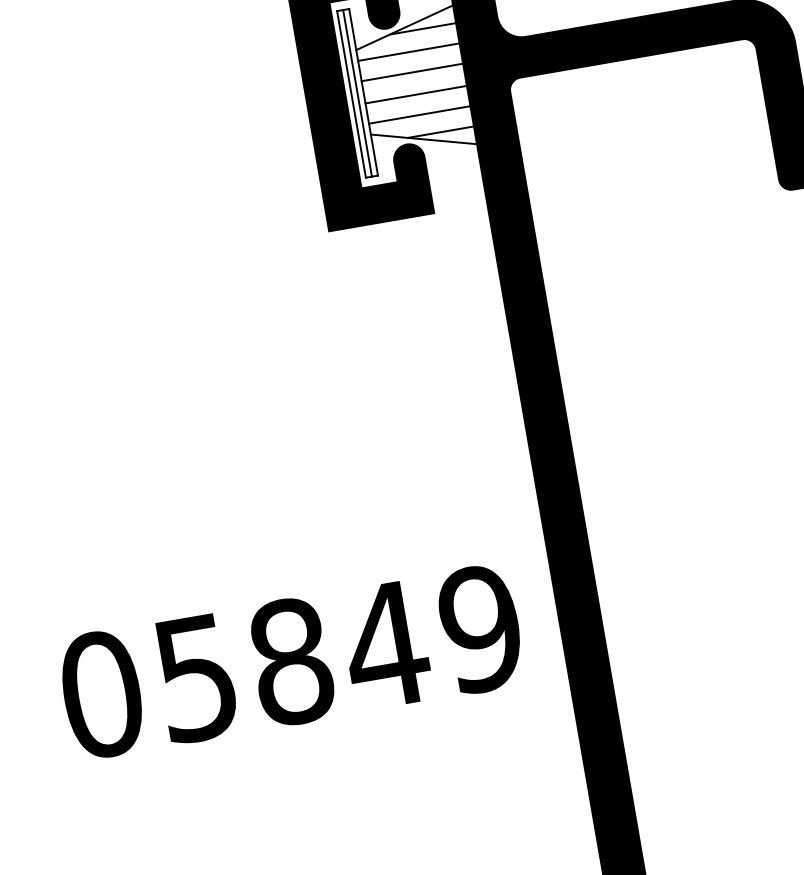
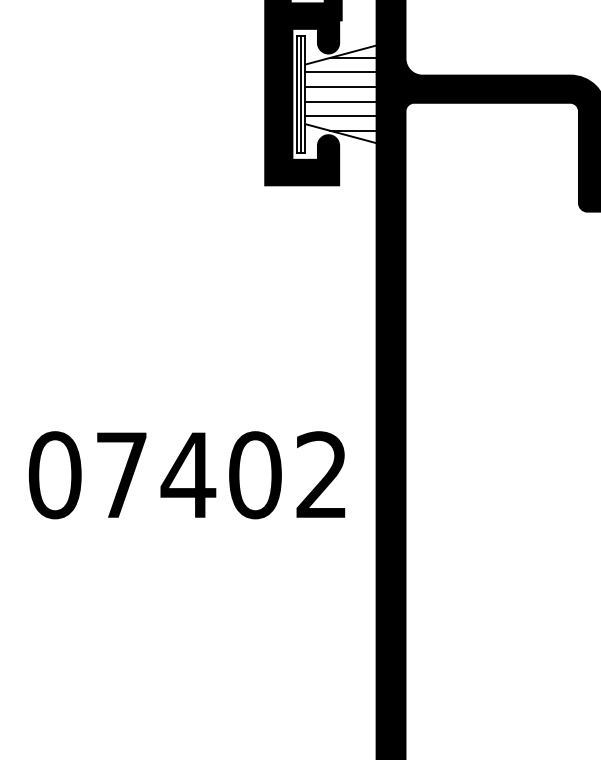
text: (339, 653) -> (222, 475), 05849 -> 07402

